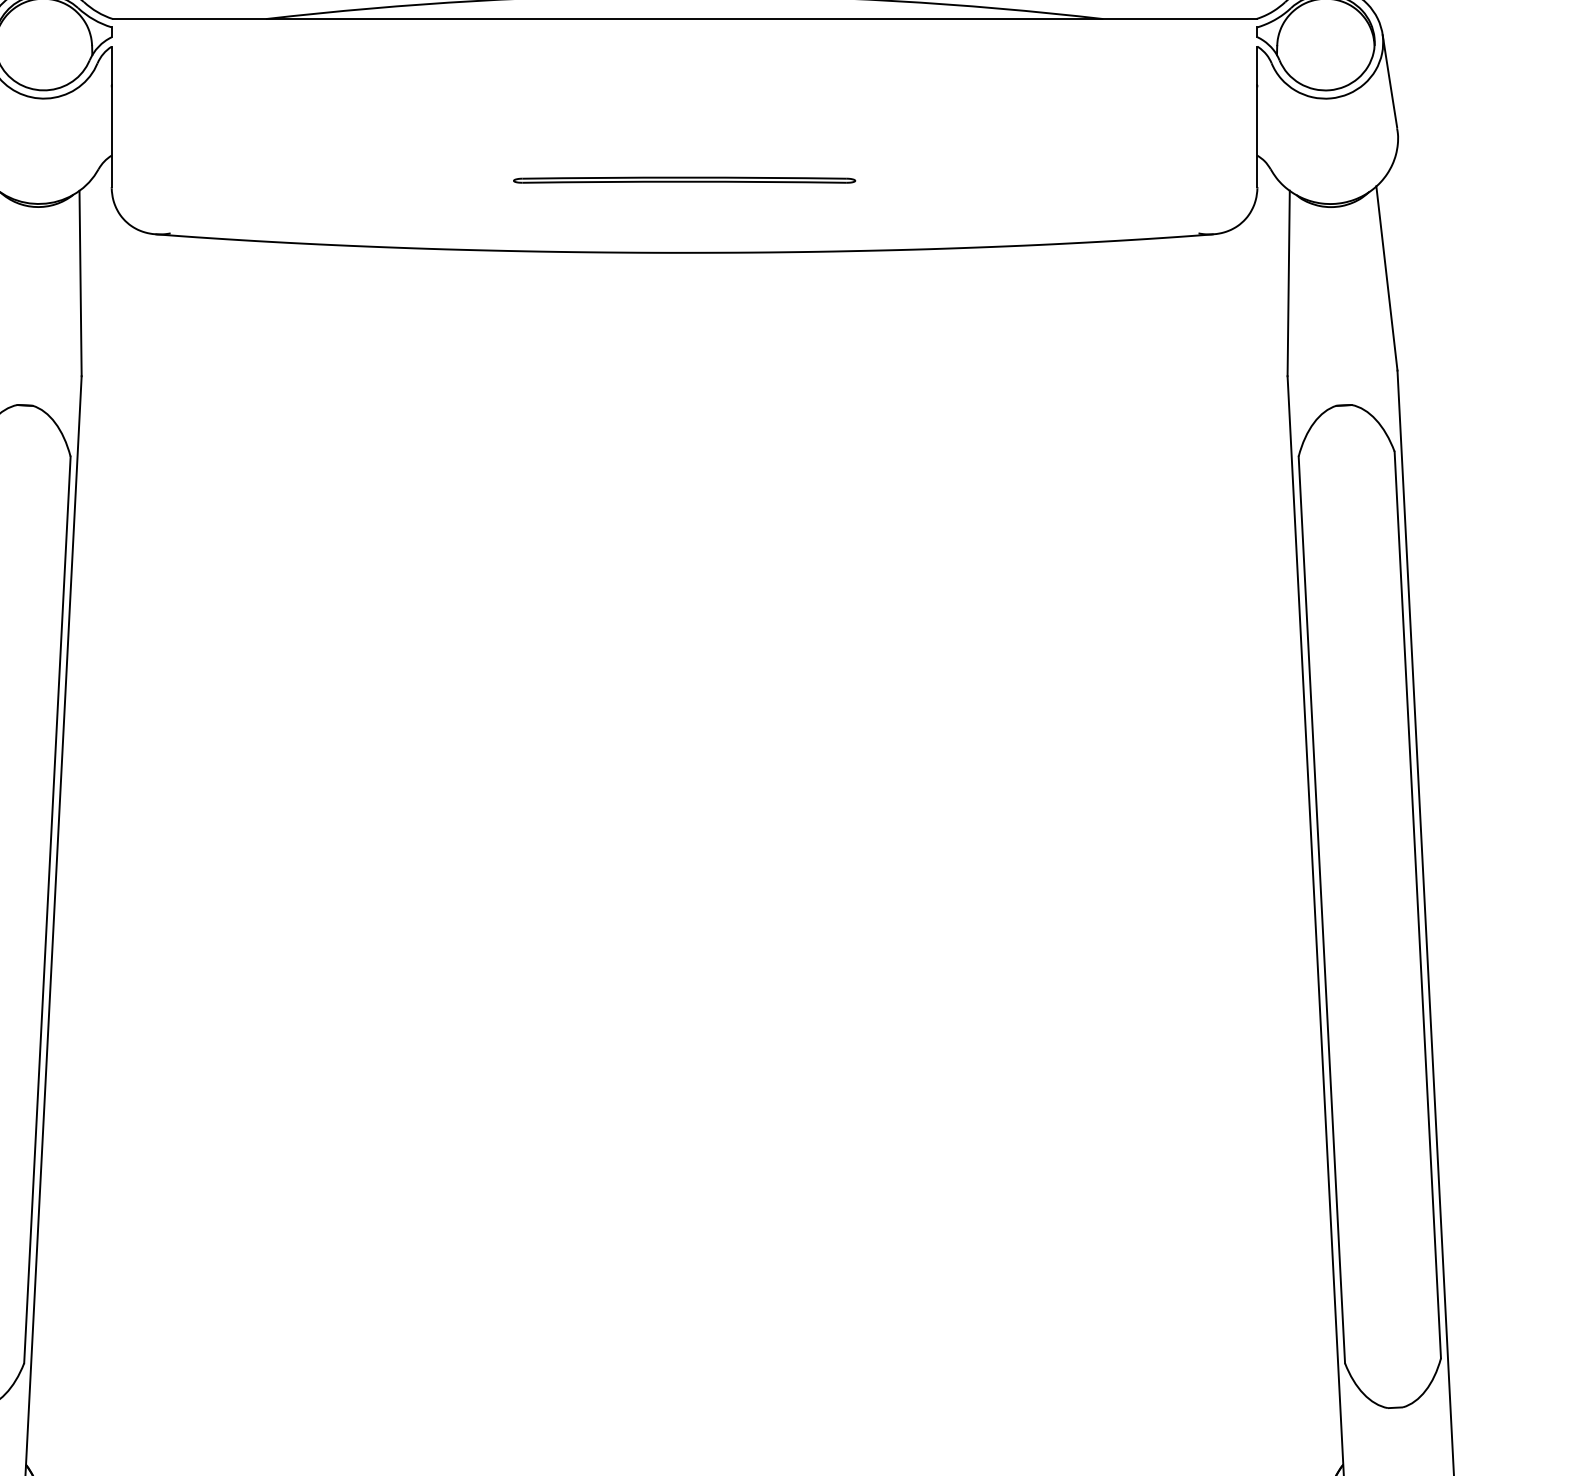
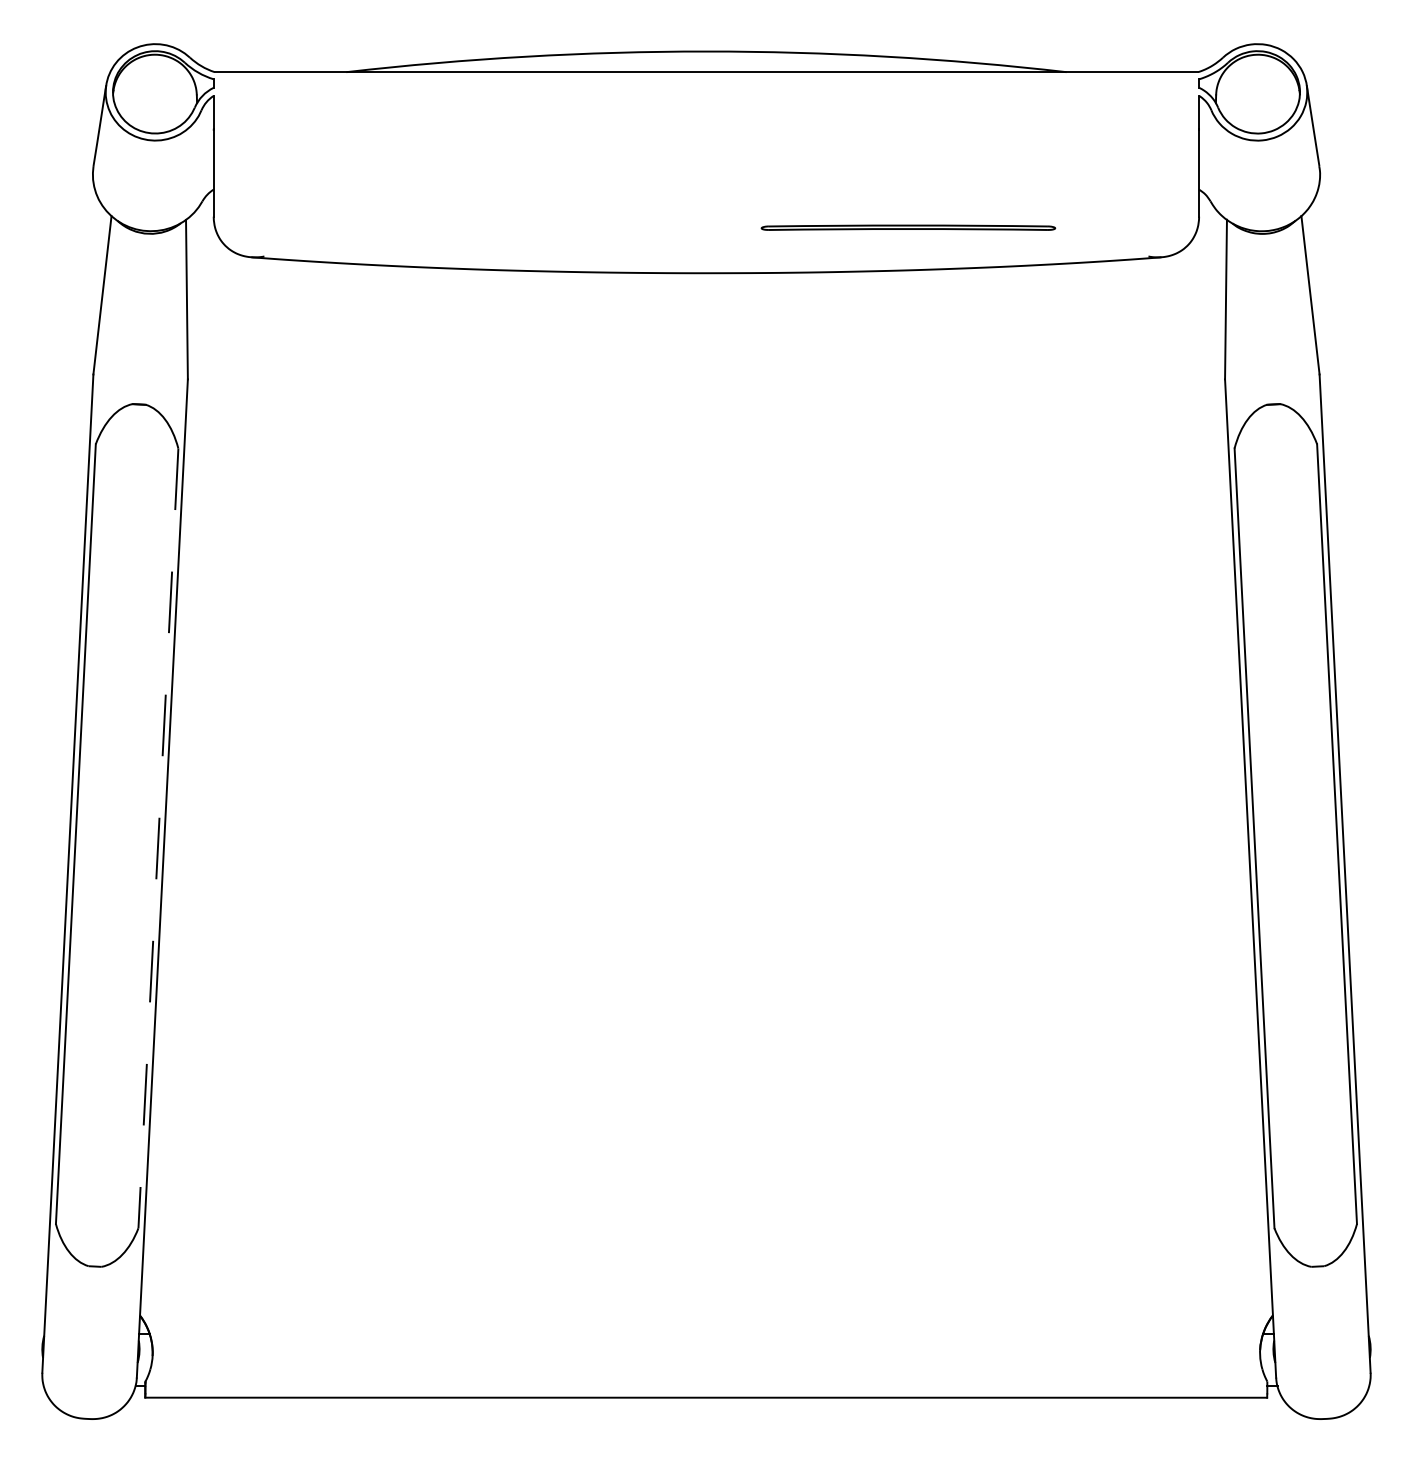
part: (684, 179) -> (908, 227), moved
line: (47, 910) -> (158, 838), solid -> dashed

